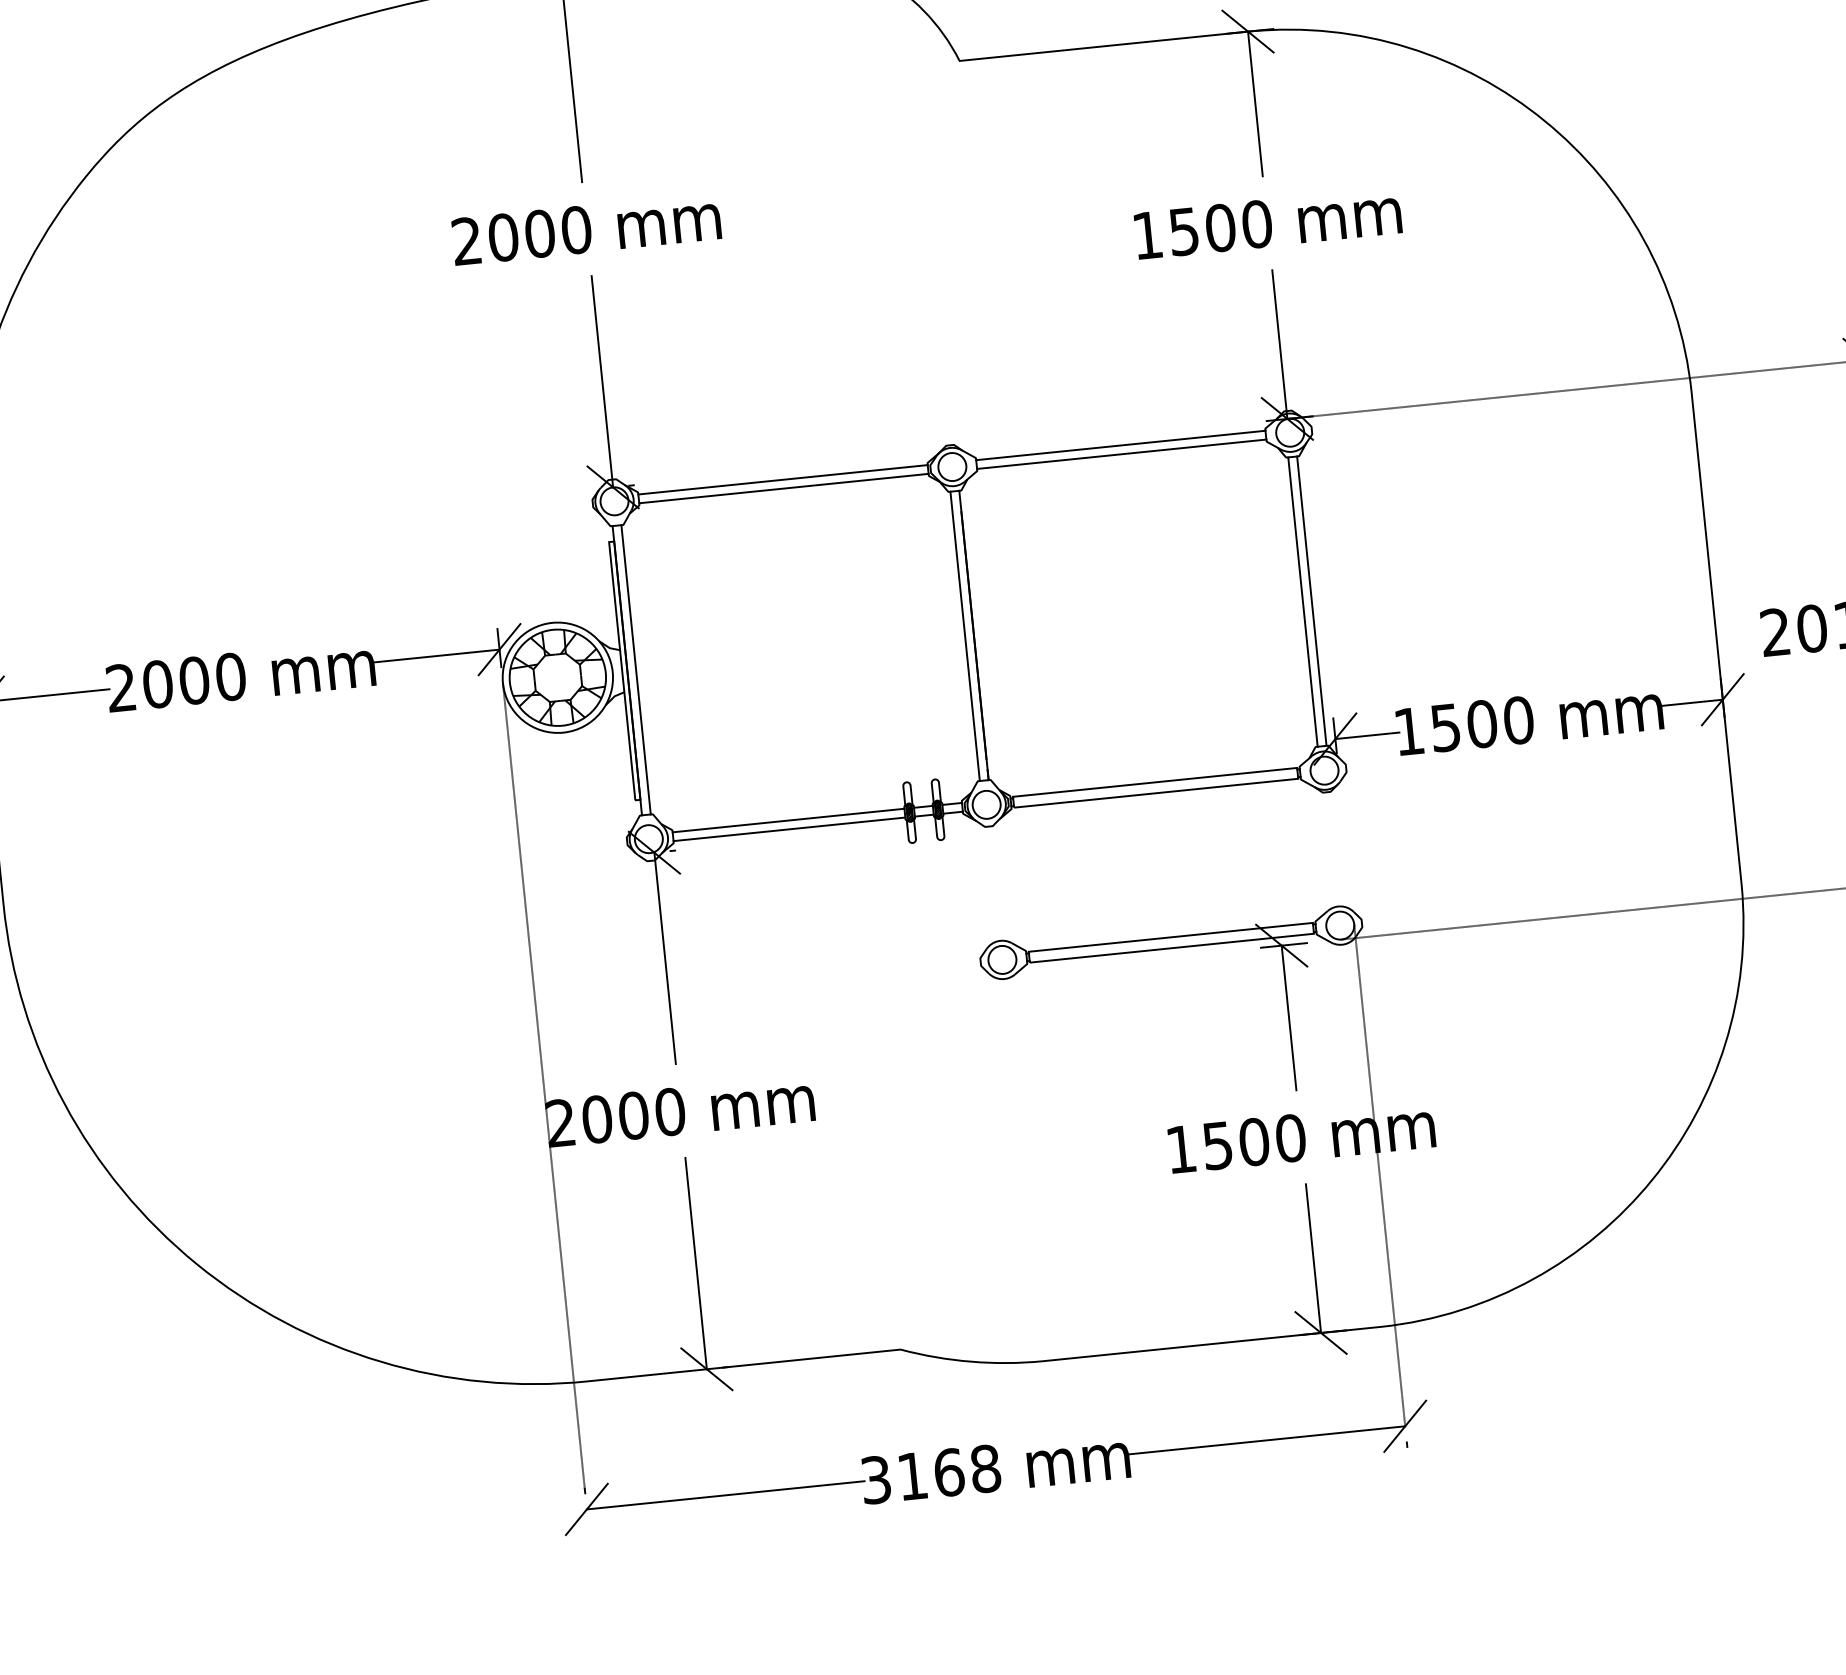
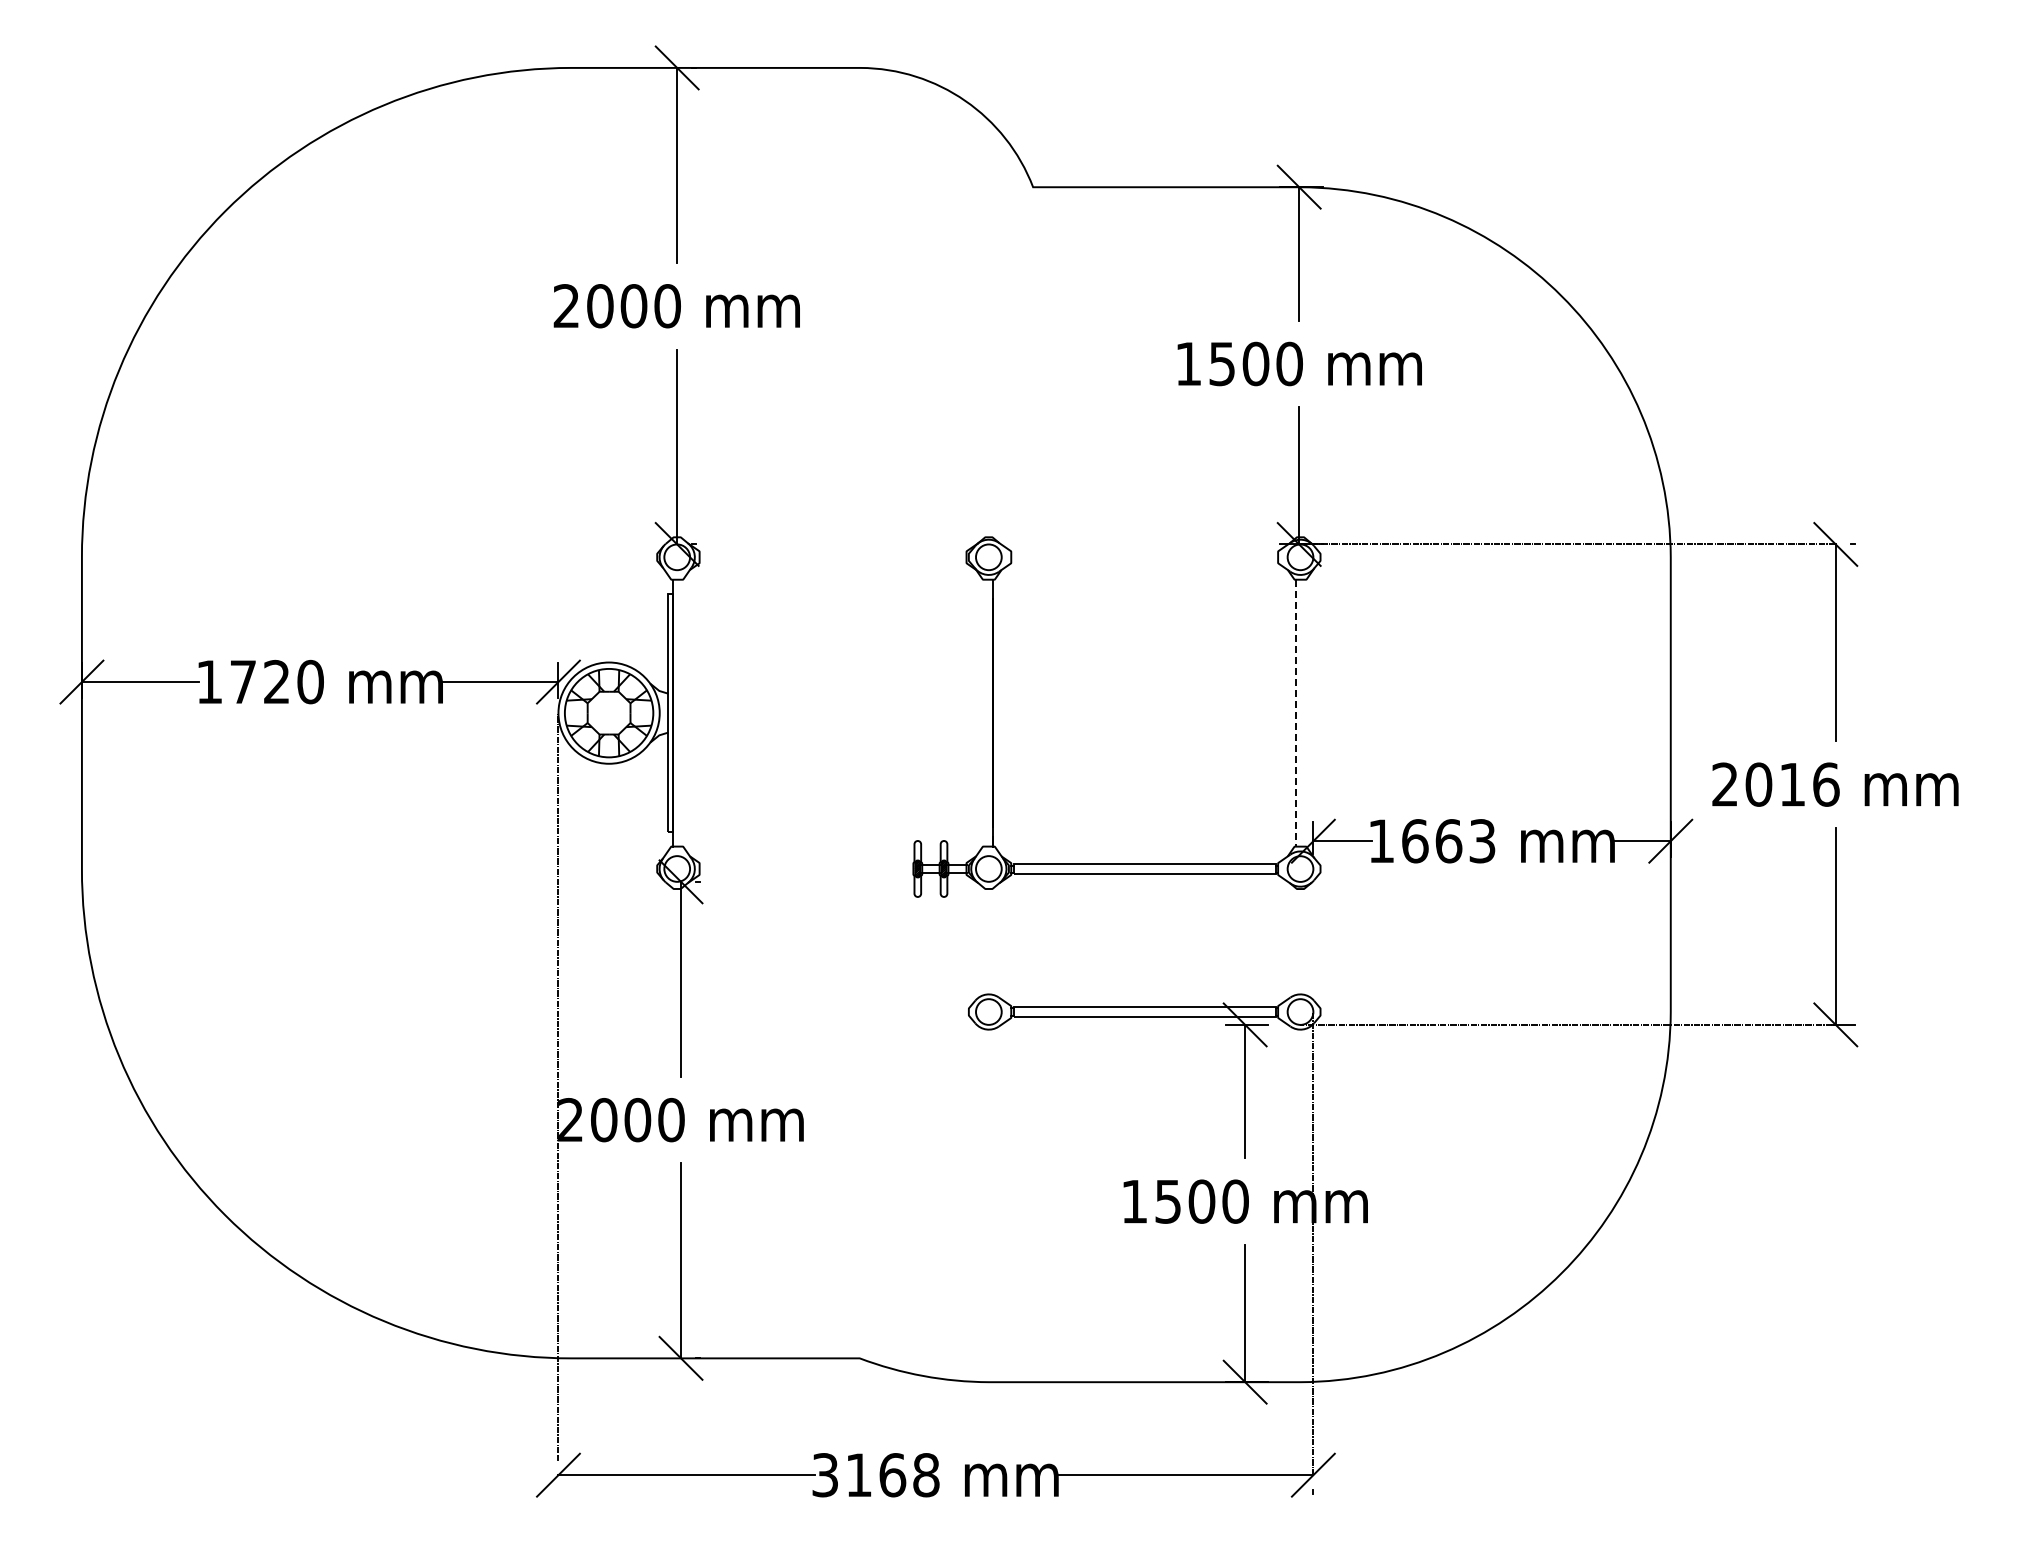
line: (1120, 445) -> (1144, 553), removed
line: (1121, 454) -> (1144, 561), removed
line: (782, 480) -> (832, 553), removed
line: (783, 488) -> (832, 561), removed
line: (1311, 600) -> (1304, 712), removed
line: (1303, 602) -> (1296, 713), solid -> dashed
line: (964, 635) -> (984, 712), removed
line: (636, 669) -> (681, 712), removed
text: (158, 683) -> (243, 681), 2000 -> 1720
text: (1481, 724) -> (1448, 841), 1500 -> 1663
line: (788, 820) -> (806, 864), removed
line: (789, 829) -> (806, 873), removed

